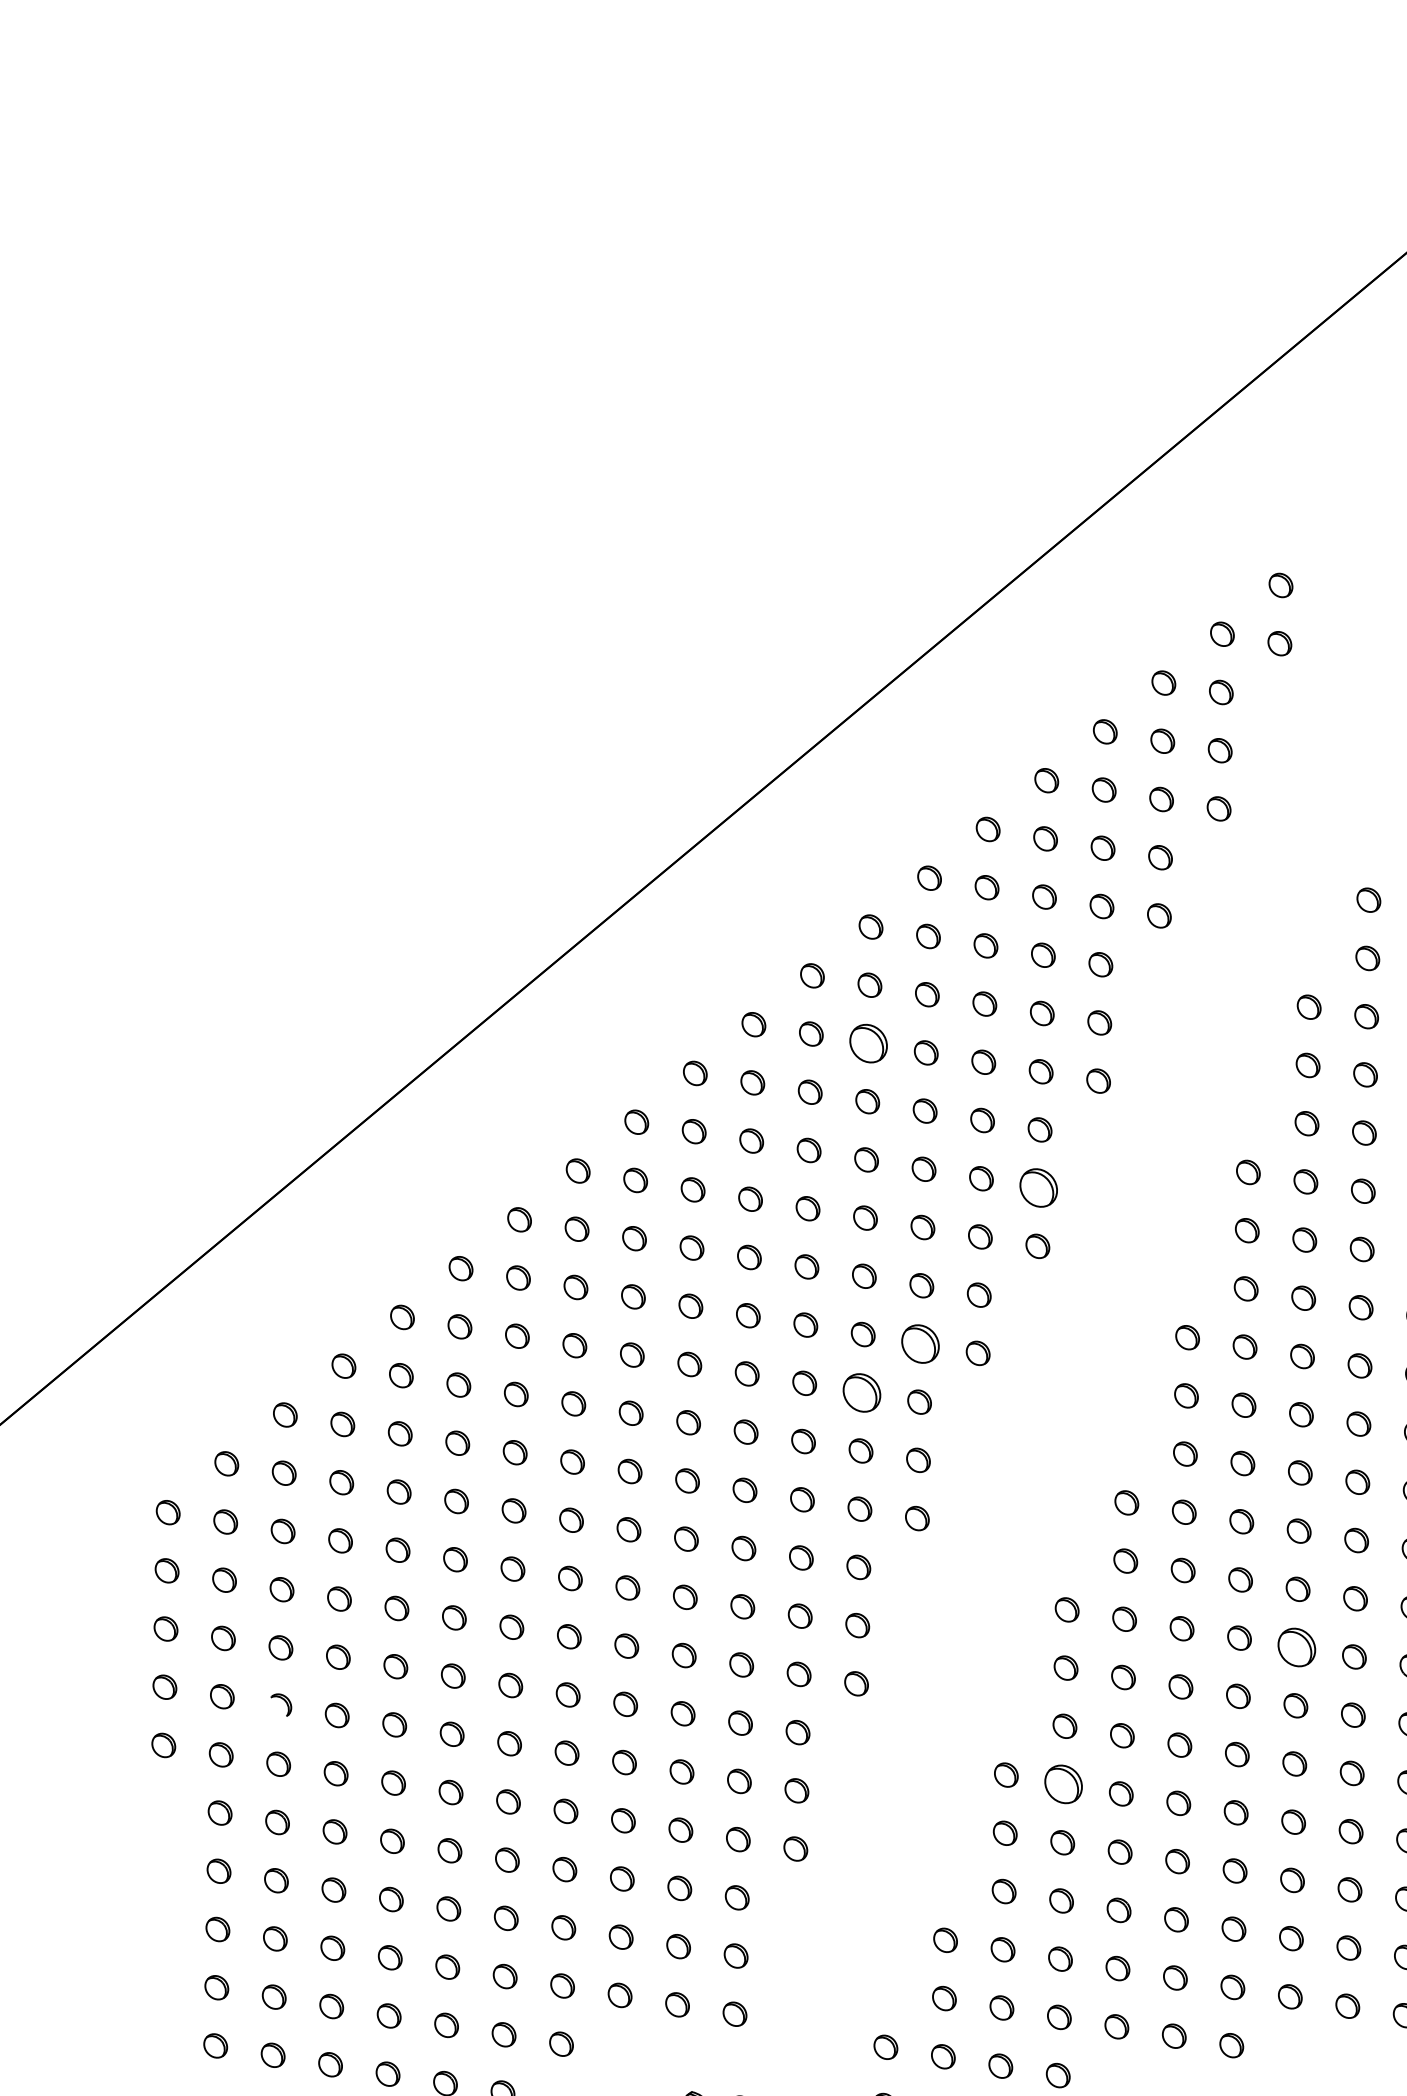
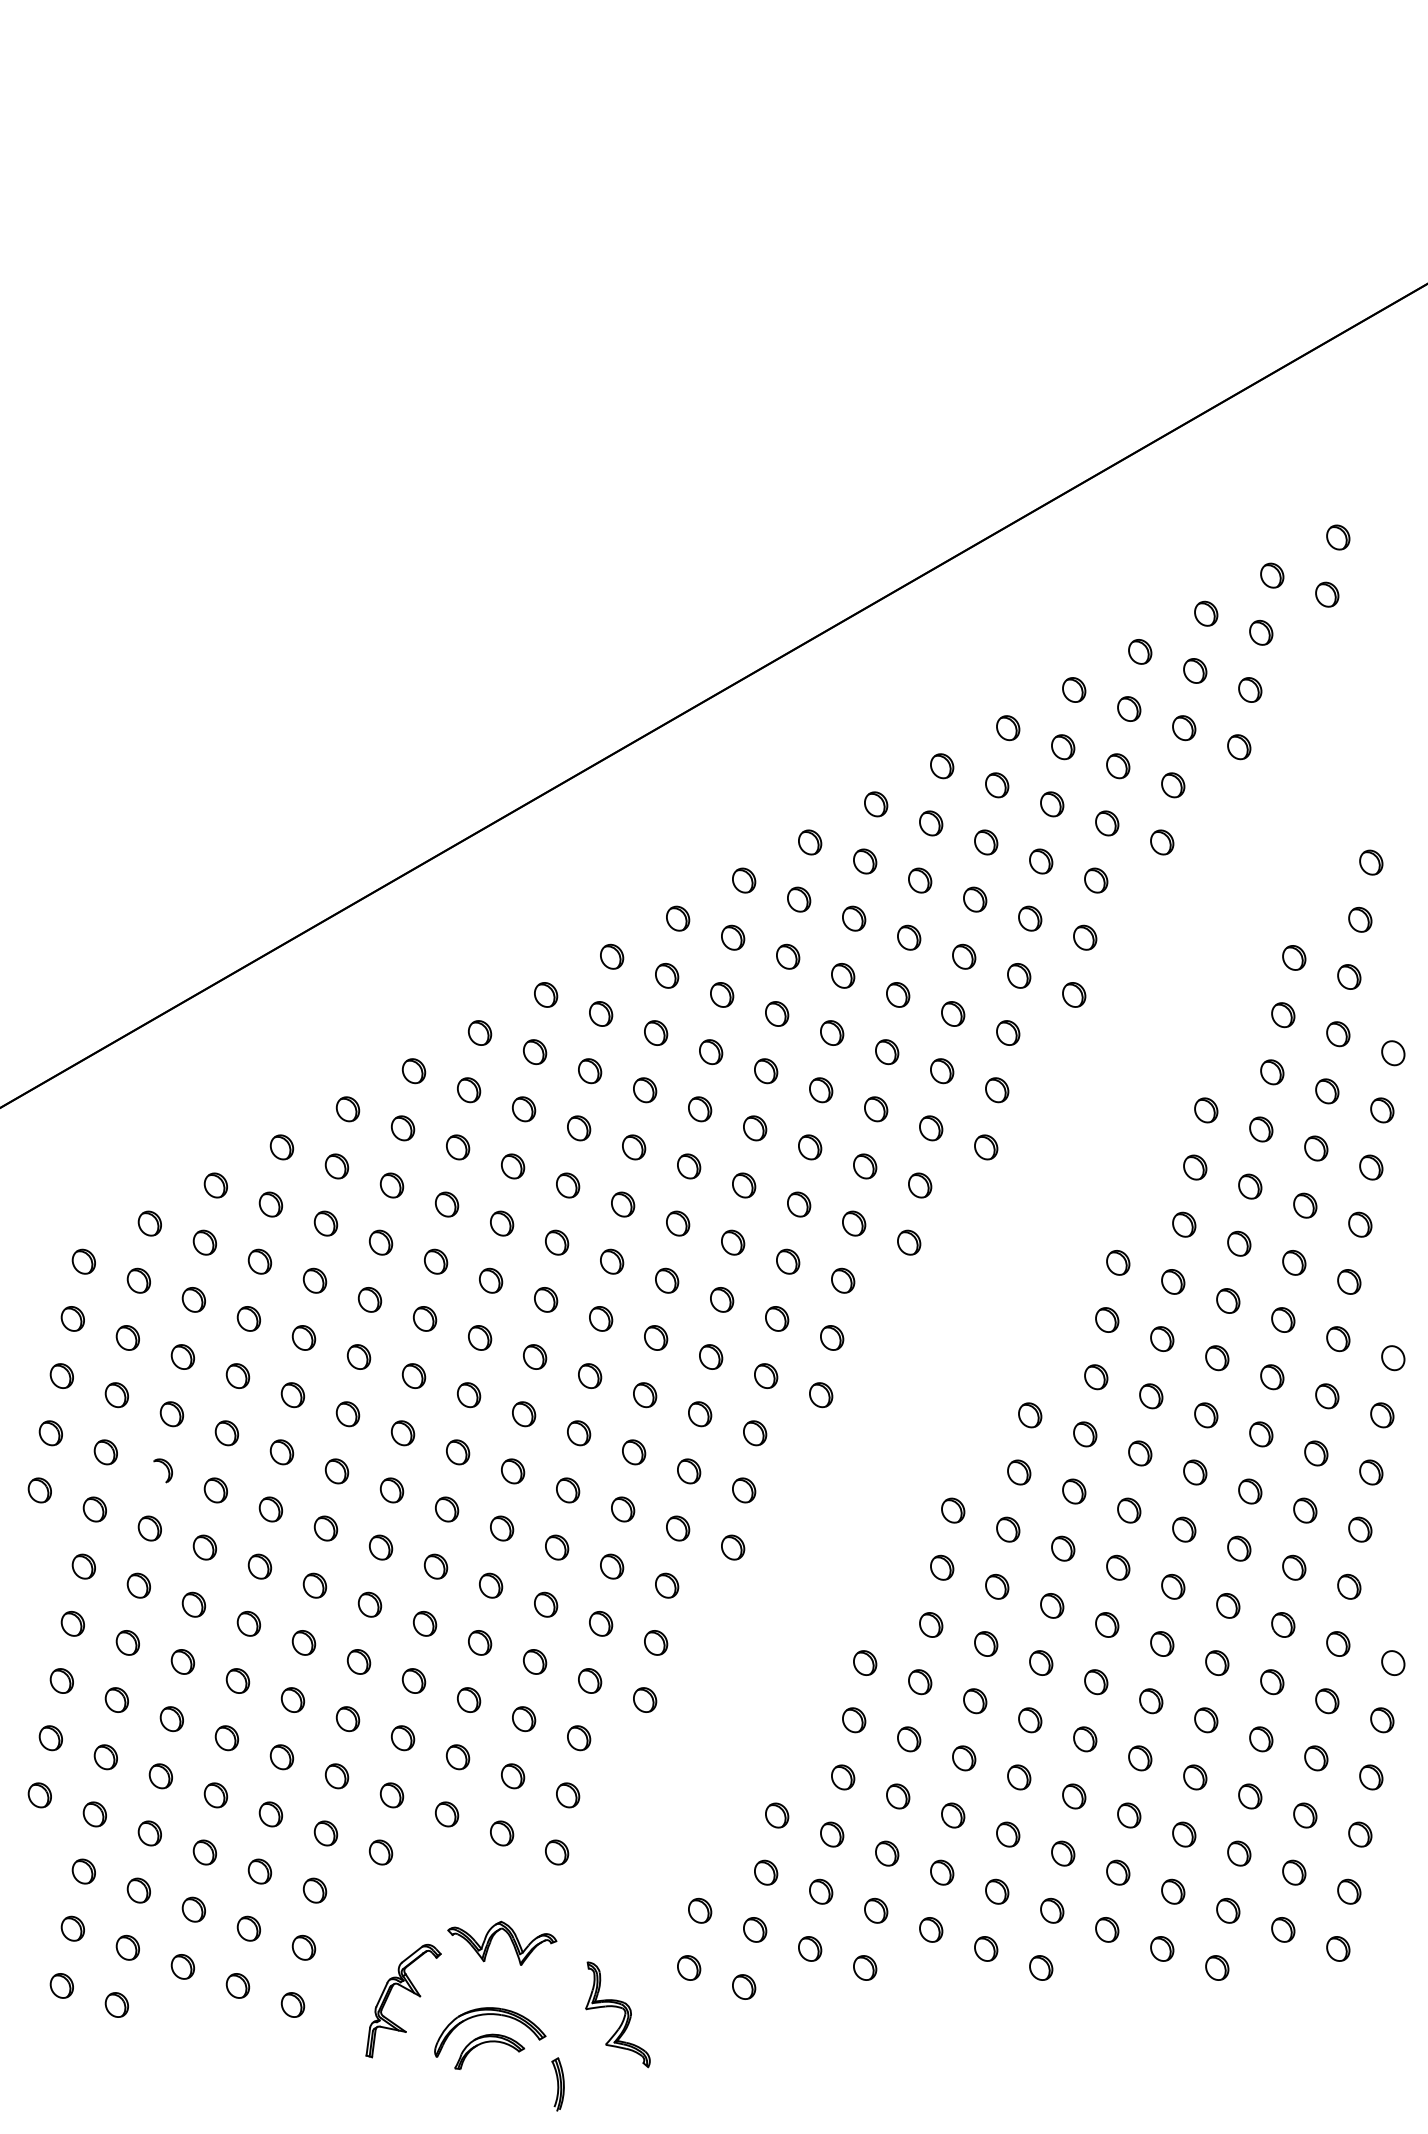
part: (869, 1043) -> (854, 918), size x0.62
part: (1039, 1188) -> (997, 1090), size x0.62
part: (921, 1343) -> (854, 1223), size x0.62
part: (862, 1392) -> (788, 1261), size x0.62
part: (1297, 1647) -> (1173, 1586), size x0.62
part: (1064, 1784) -> (920, 1682), size x0.62

